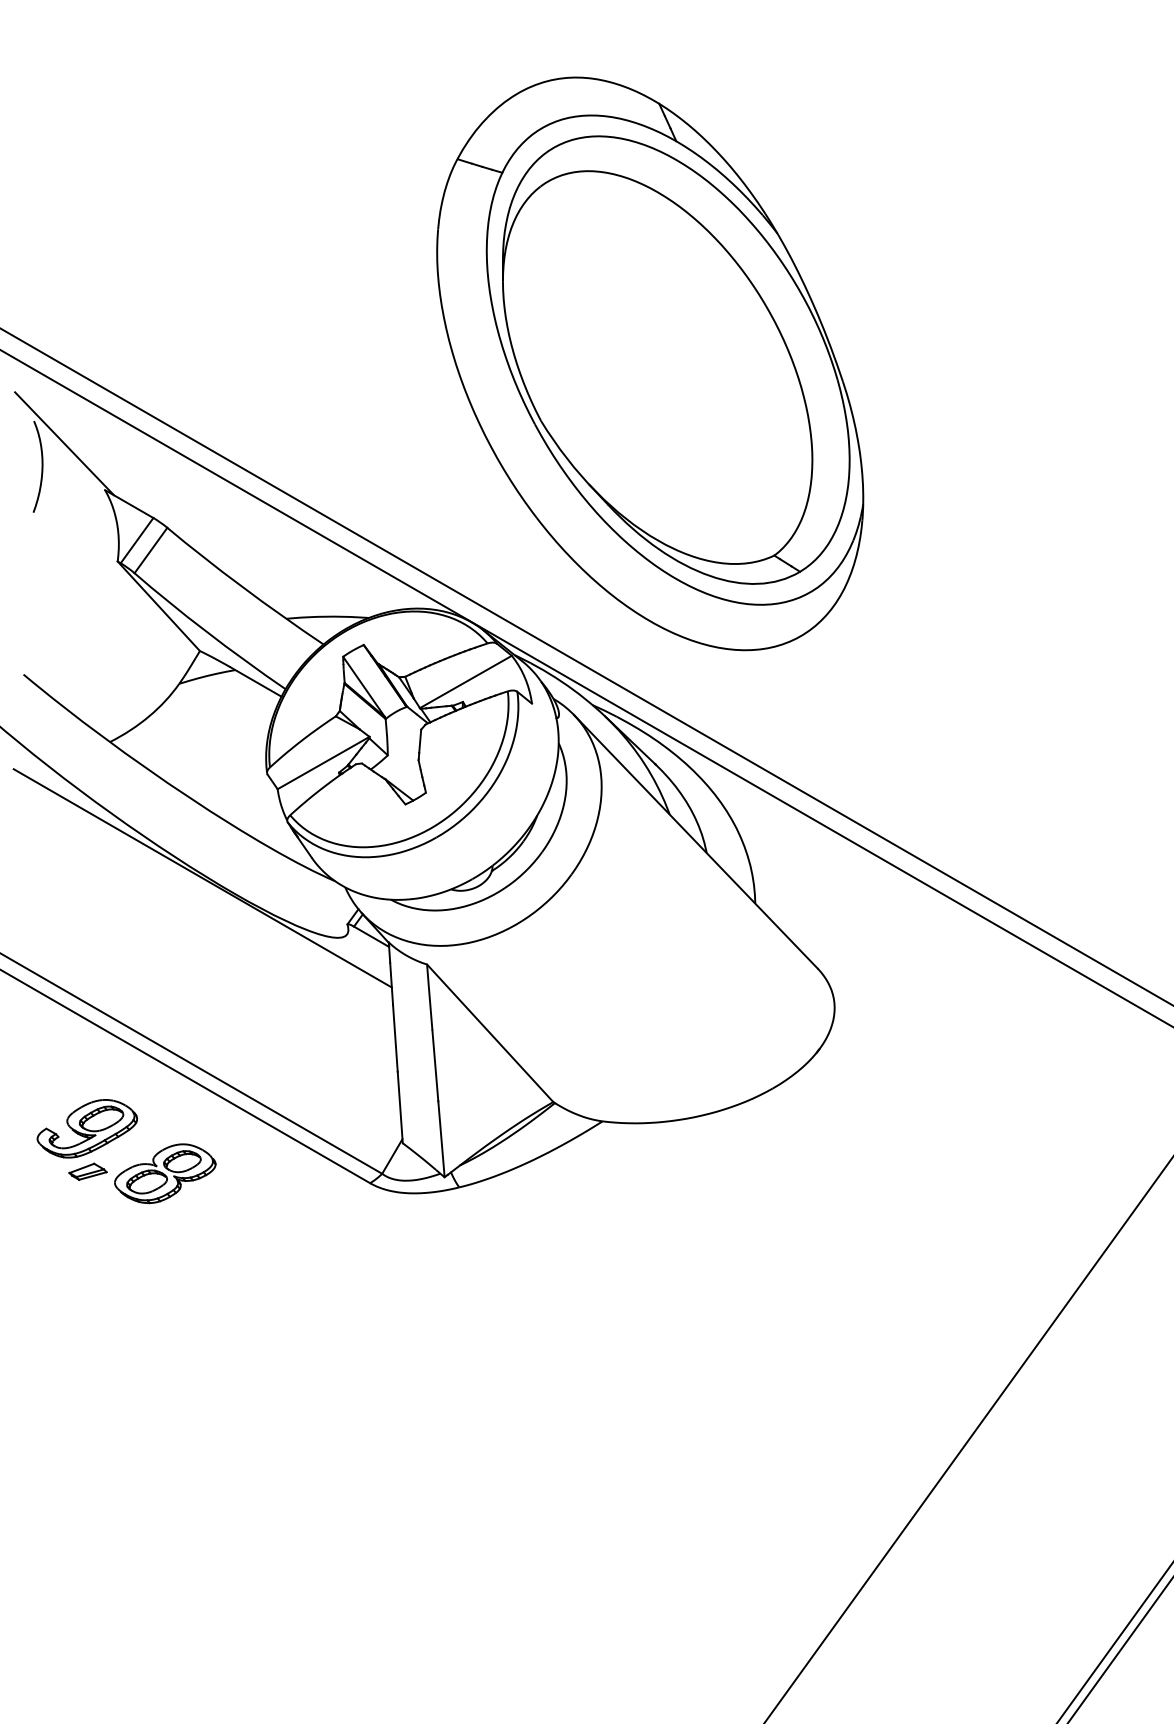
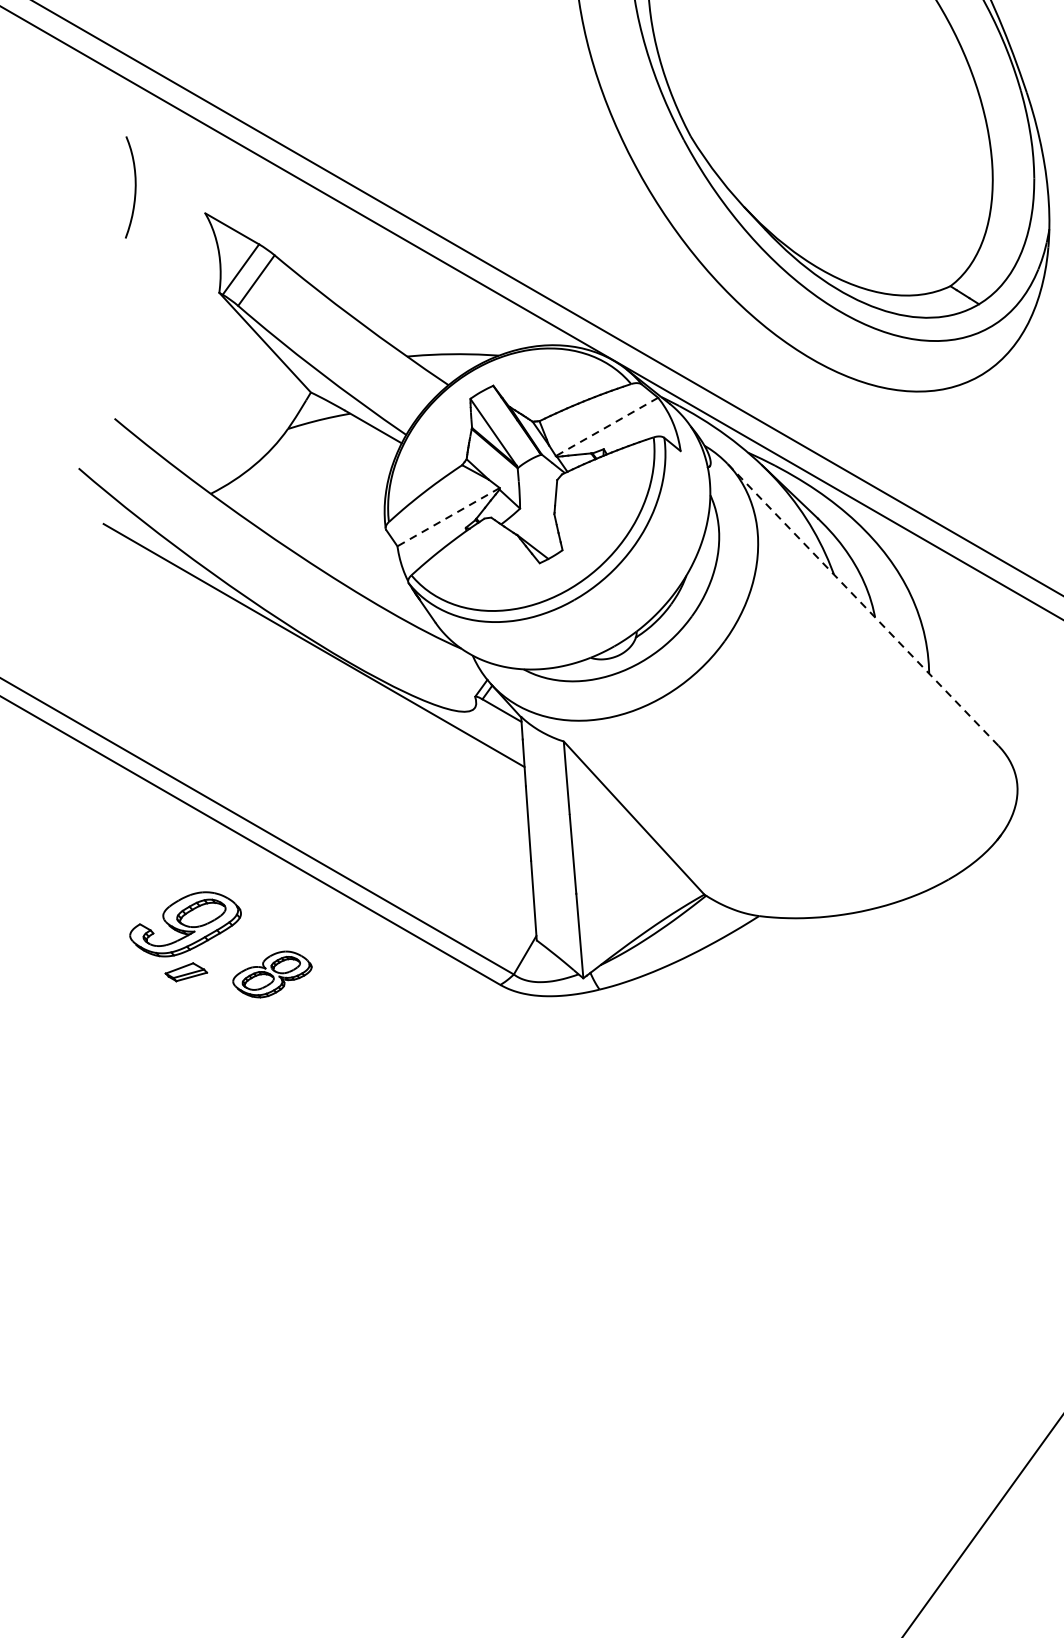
line: (64, 443) -> (160, 161), removed
line: (465, 681) -> (606, 426), solid -> dashed
line: (323, 763) -> (448, 517), solid -> dashed
line: (695, 841) -> (862, 604), solid -> dashed
part: (165, 1173) -> (272, 974), size x0.7

